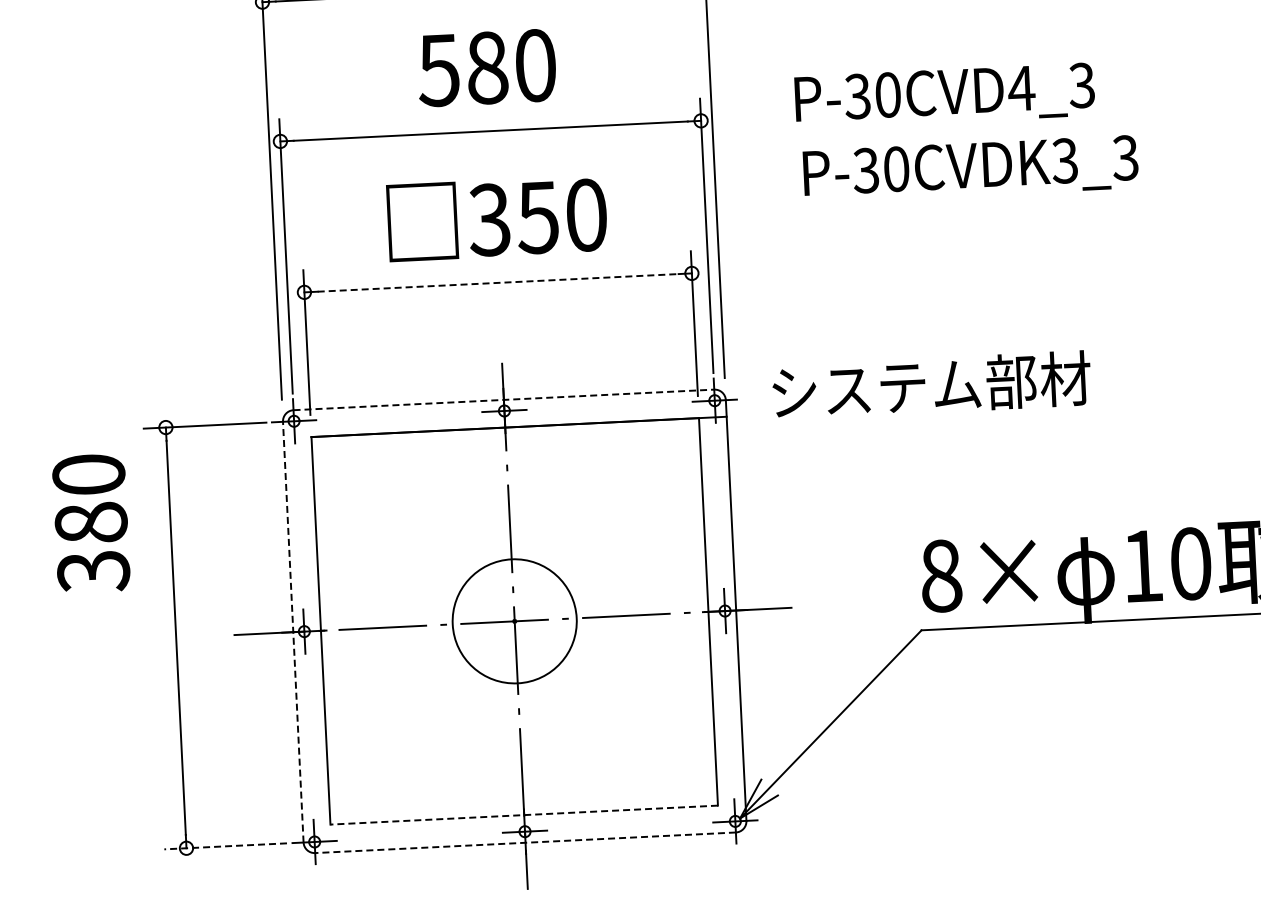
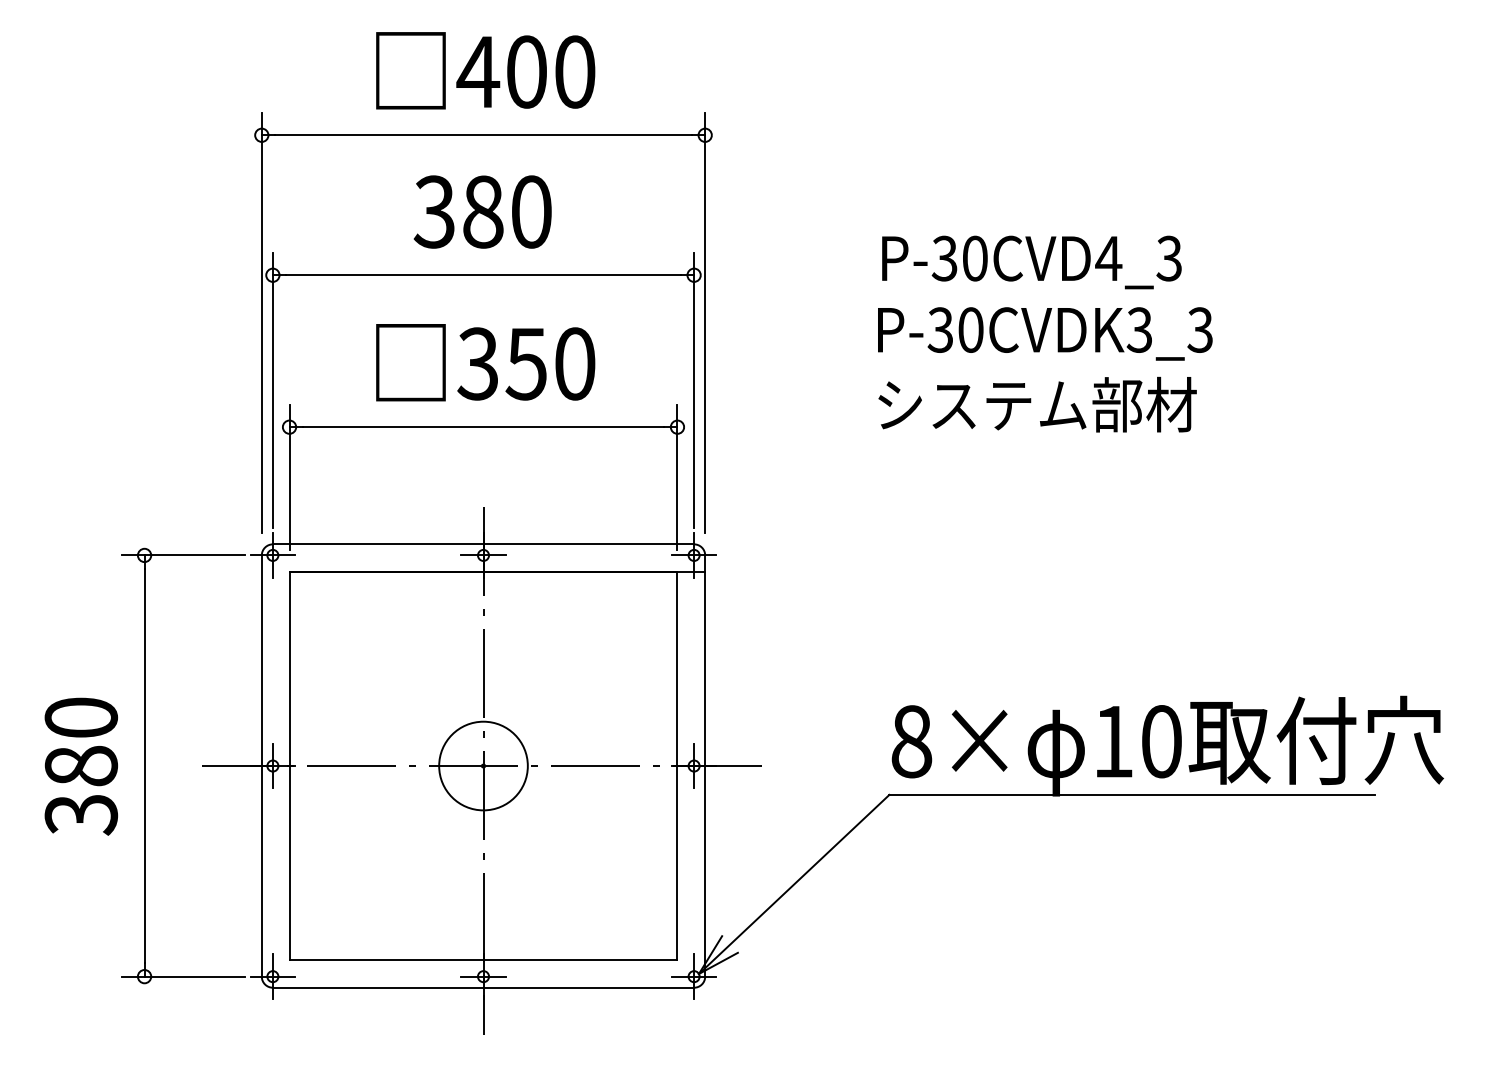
text: (437, 69) -> (433, 211), 580 -> 380
text: (944, 96) -> (1031, 262), moved
text: (971, 168) -> (1045, 333), moved
line: (498, 283) -> (483, 427), dashed -> solid
text: (931, 385) -> (1037, 404), moved
line: (503, 400) -> (483, 544), dashed -> solid
text: (91, 523) -> (81, 766), moved
circle: (514, 620) -> (483, 765), size x0.71
line: (293, 632) -> (261, 766), dashed -> solid
line: (524, 815) -> (483, 960), dashed -> solid
line: (525, 842) -> (483, 987), dashed -> solid
line: (225, 846) -> (183, 976), dashed -> solid

